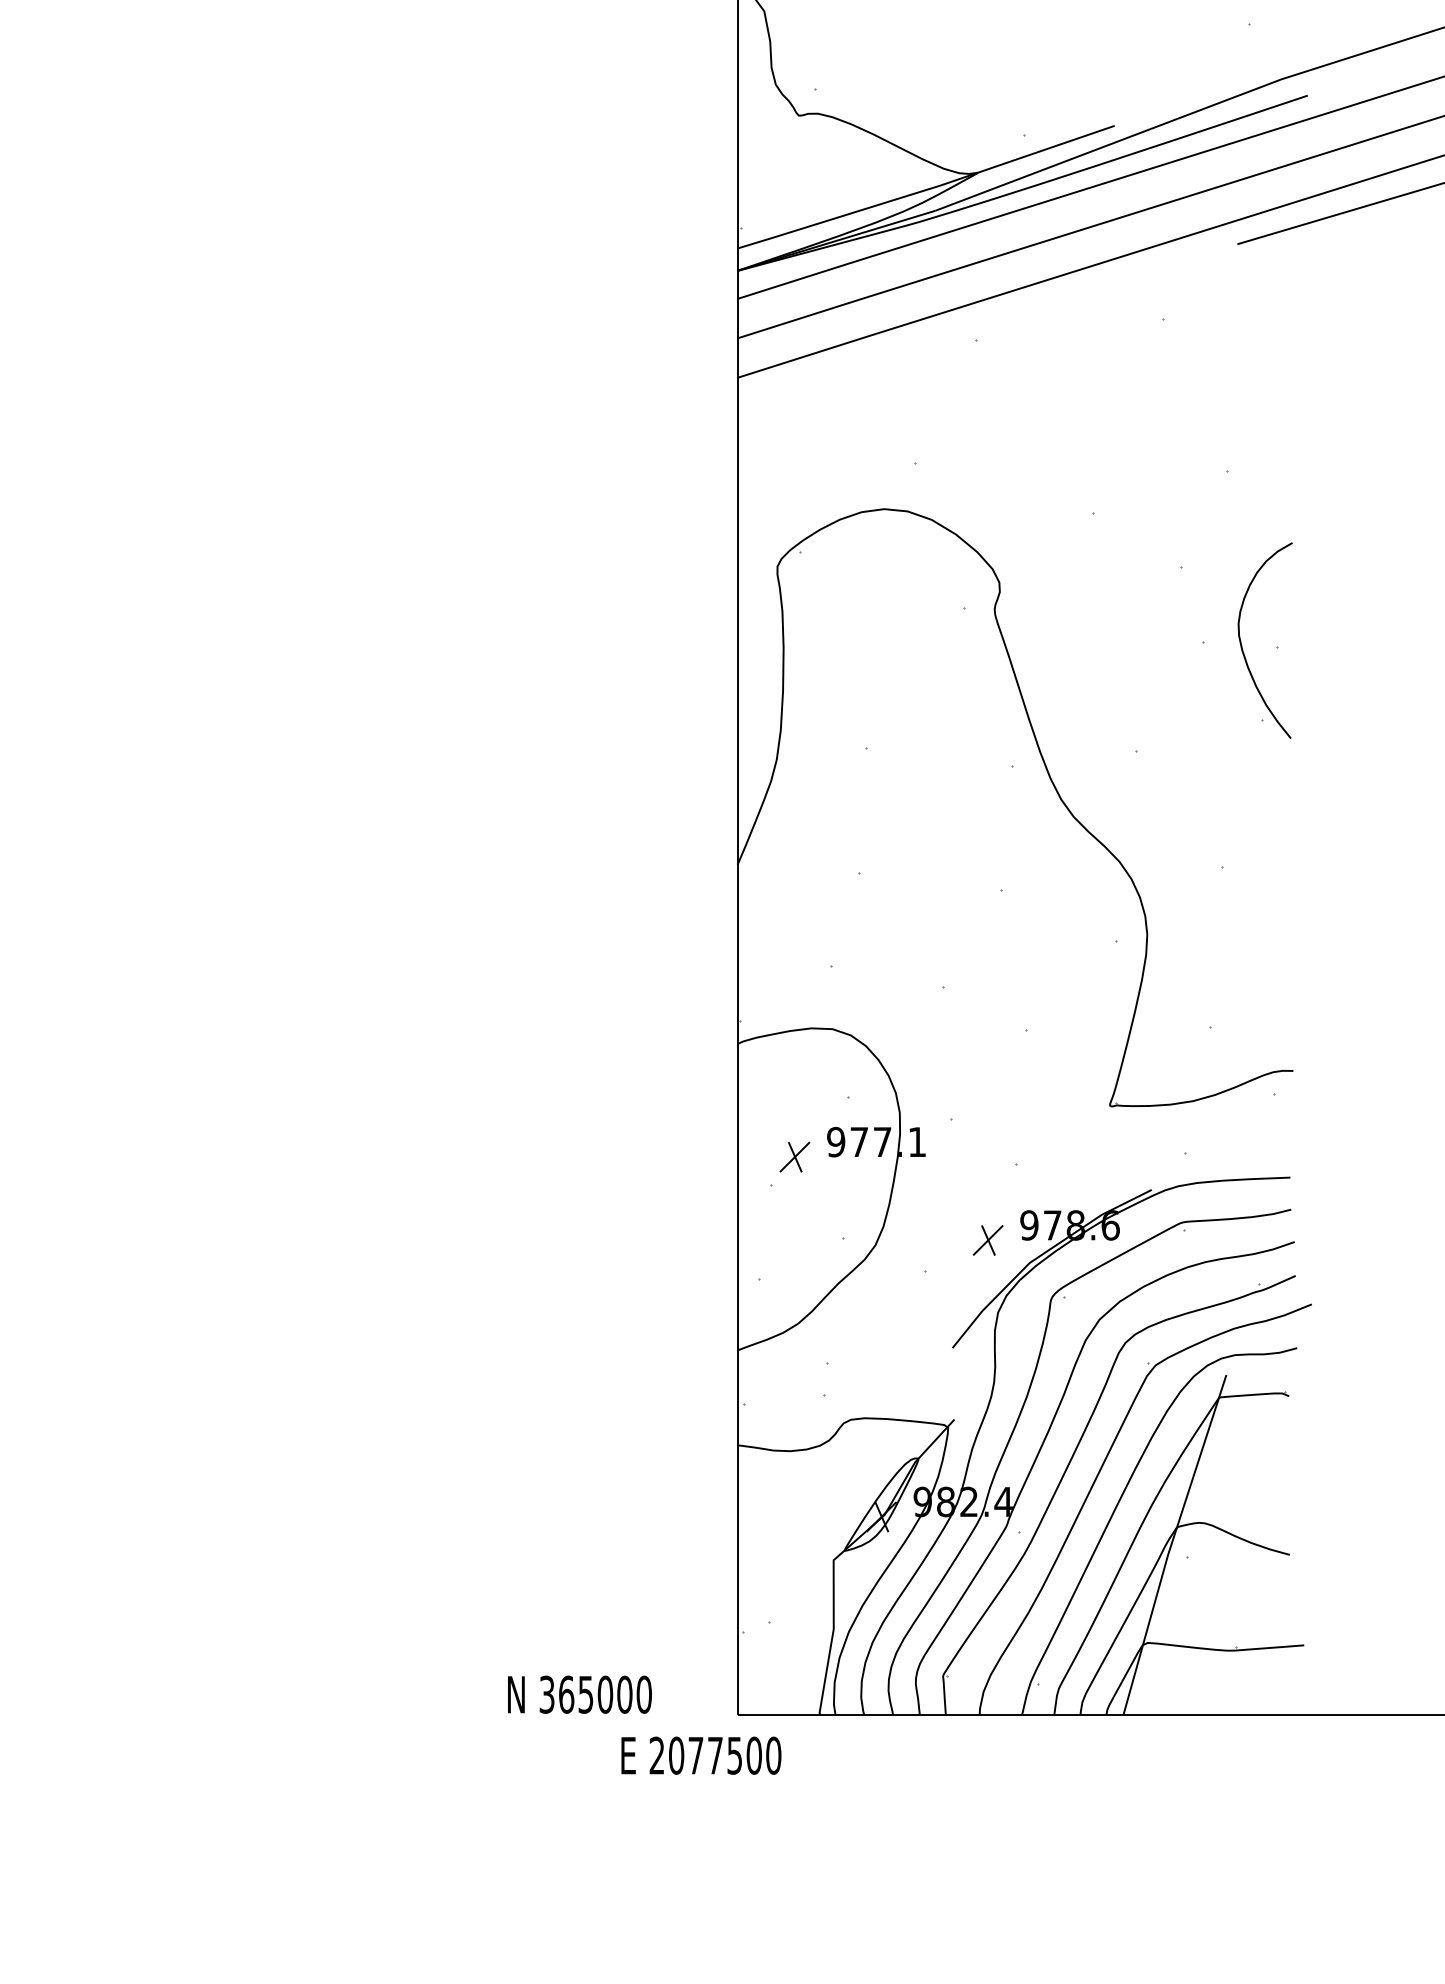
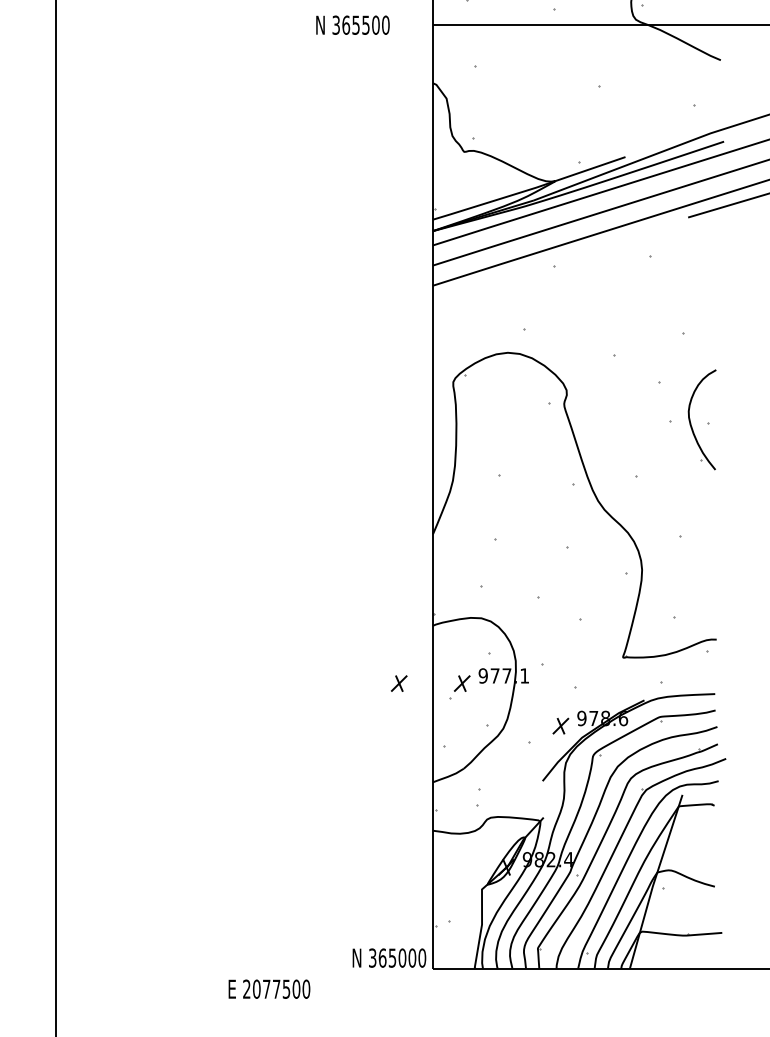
part: (672, 1156) -> (399, 683), added
text: (580, 1693) -> (389, 957), moved
text: (701, 1754) -> (269, 988), moved

